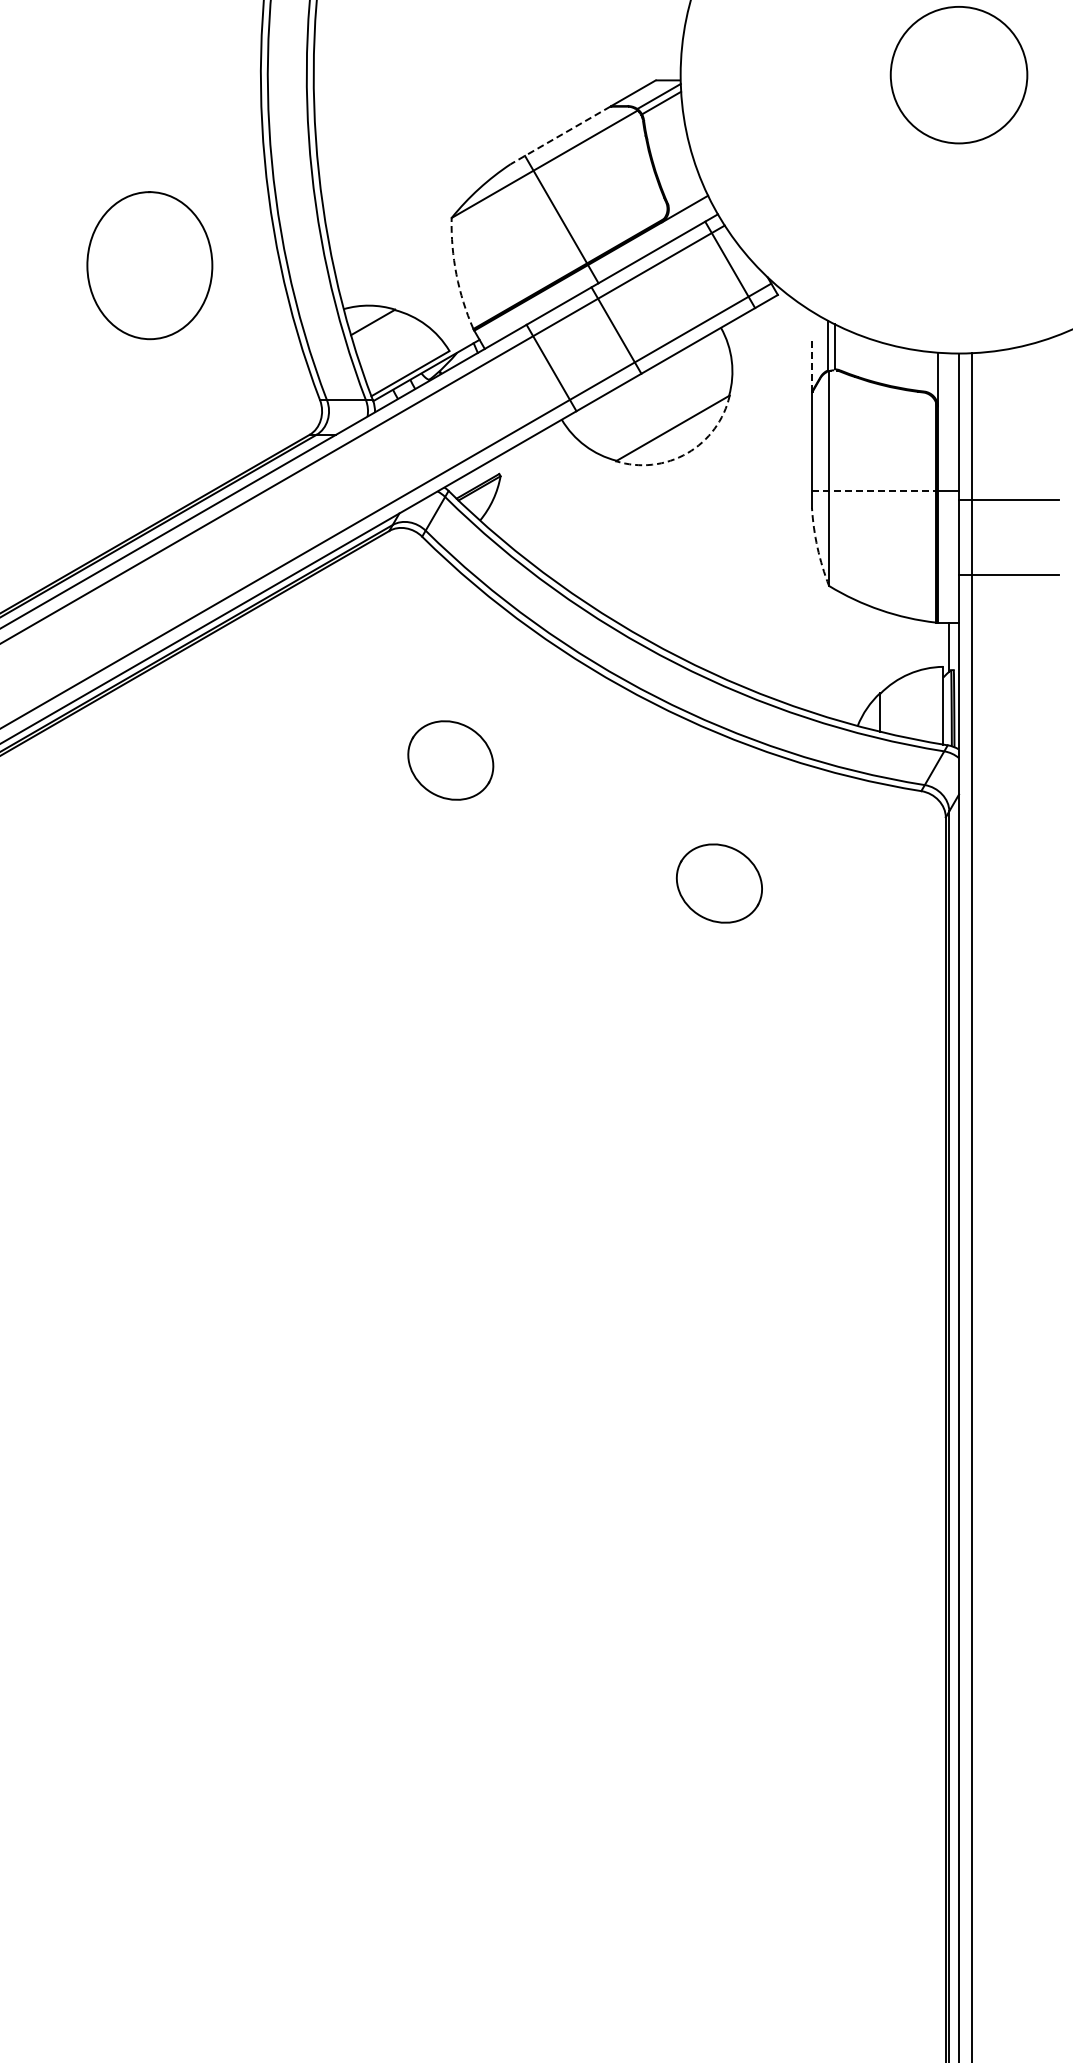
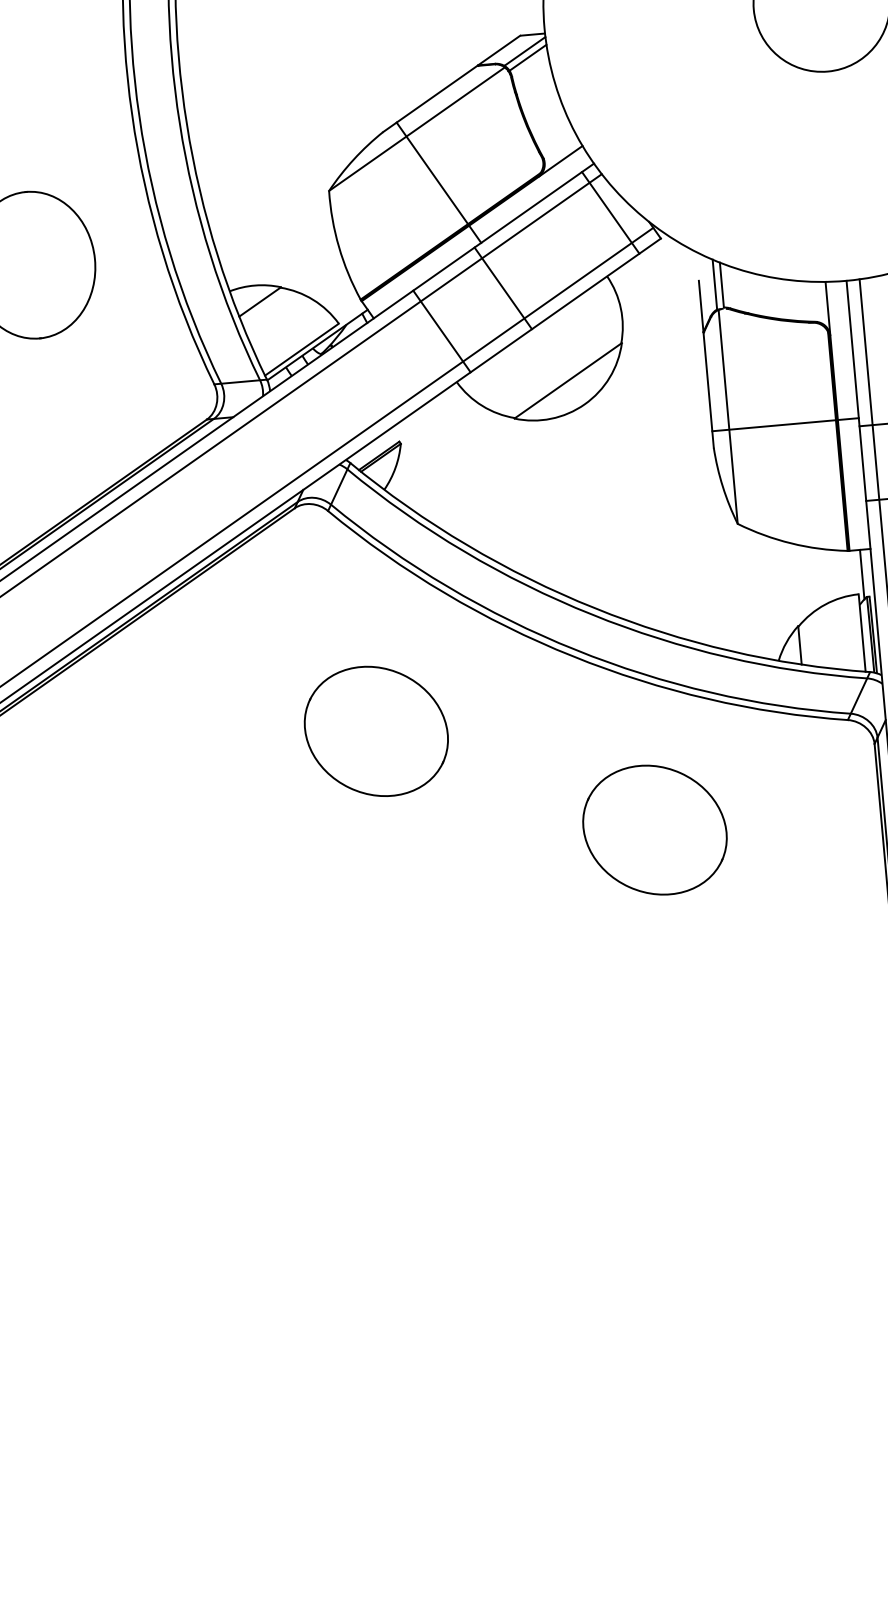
line: (560, 135) -> (430, 99), dashed -> solid
arc: (456, 274) -> (338, 246), dashed -> solid
line: (811, 366) -> (700, 306), dashed -> solid
arc: (687, 453) -> (584, 404), dashed -> solid
line: (874, 491) -> (774, 425), dashed -> solid
arc: (817, 547) -> (722, 486), dashed -> solid
part: (450, 760) -> (376, 731), size x1.67
part: (719, 883) -> (655, 829), size x1.67

